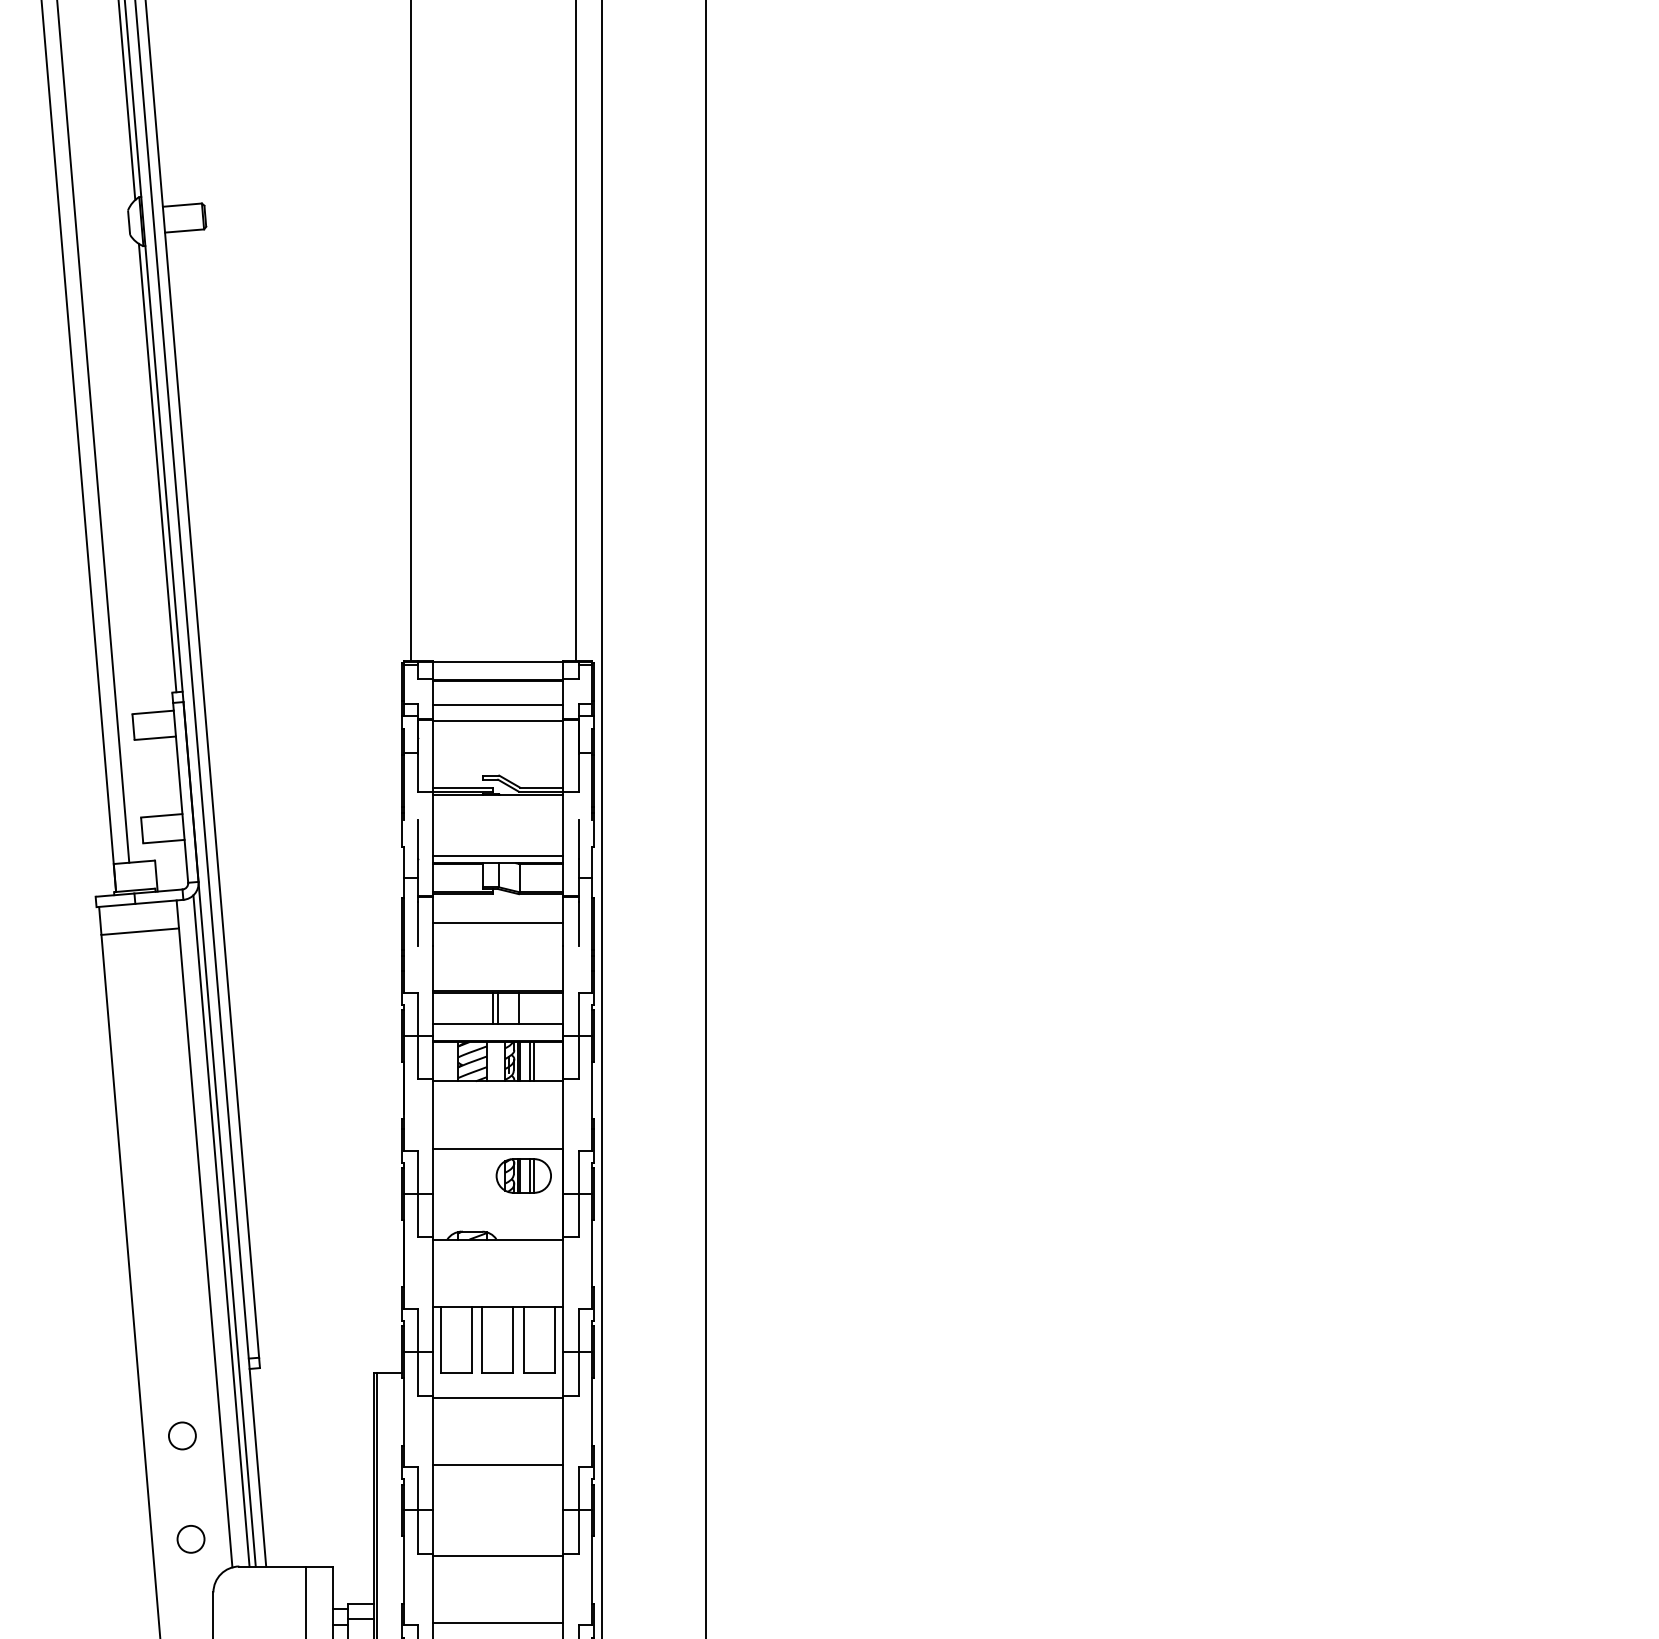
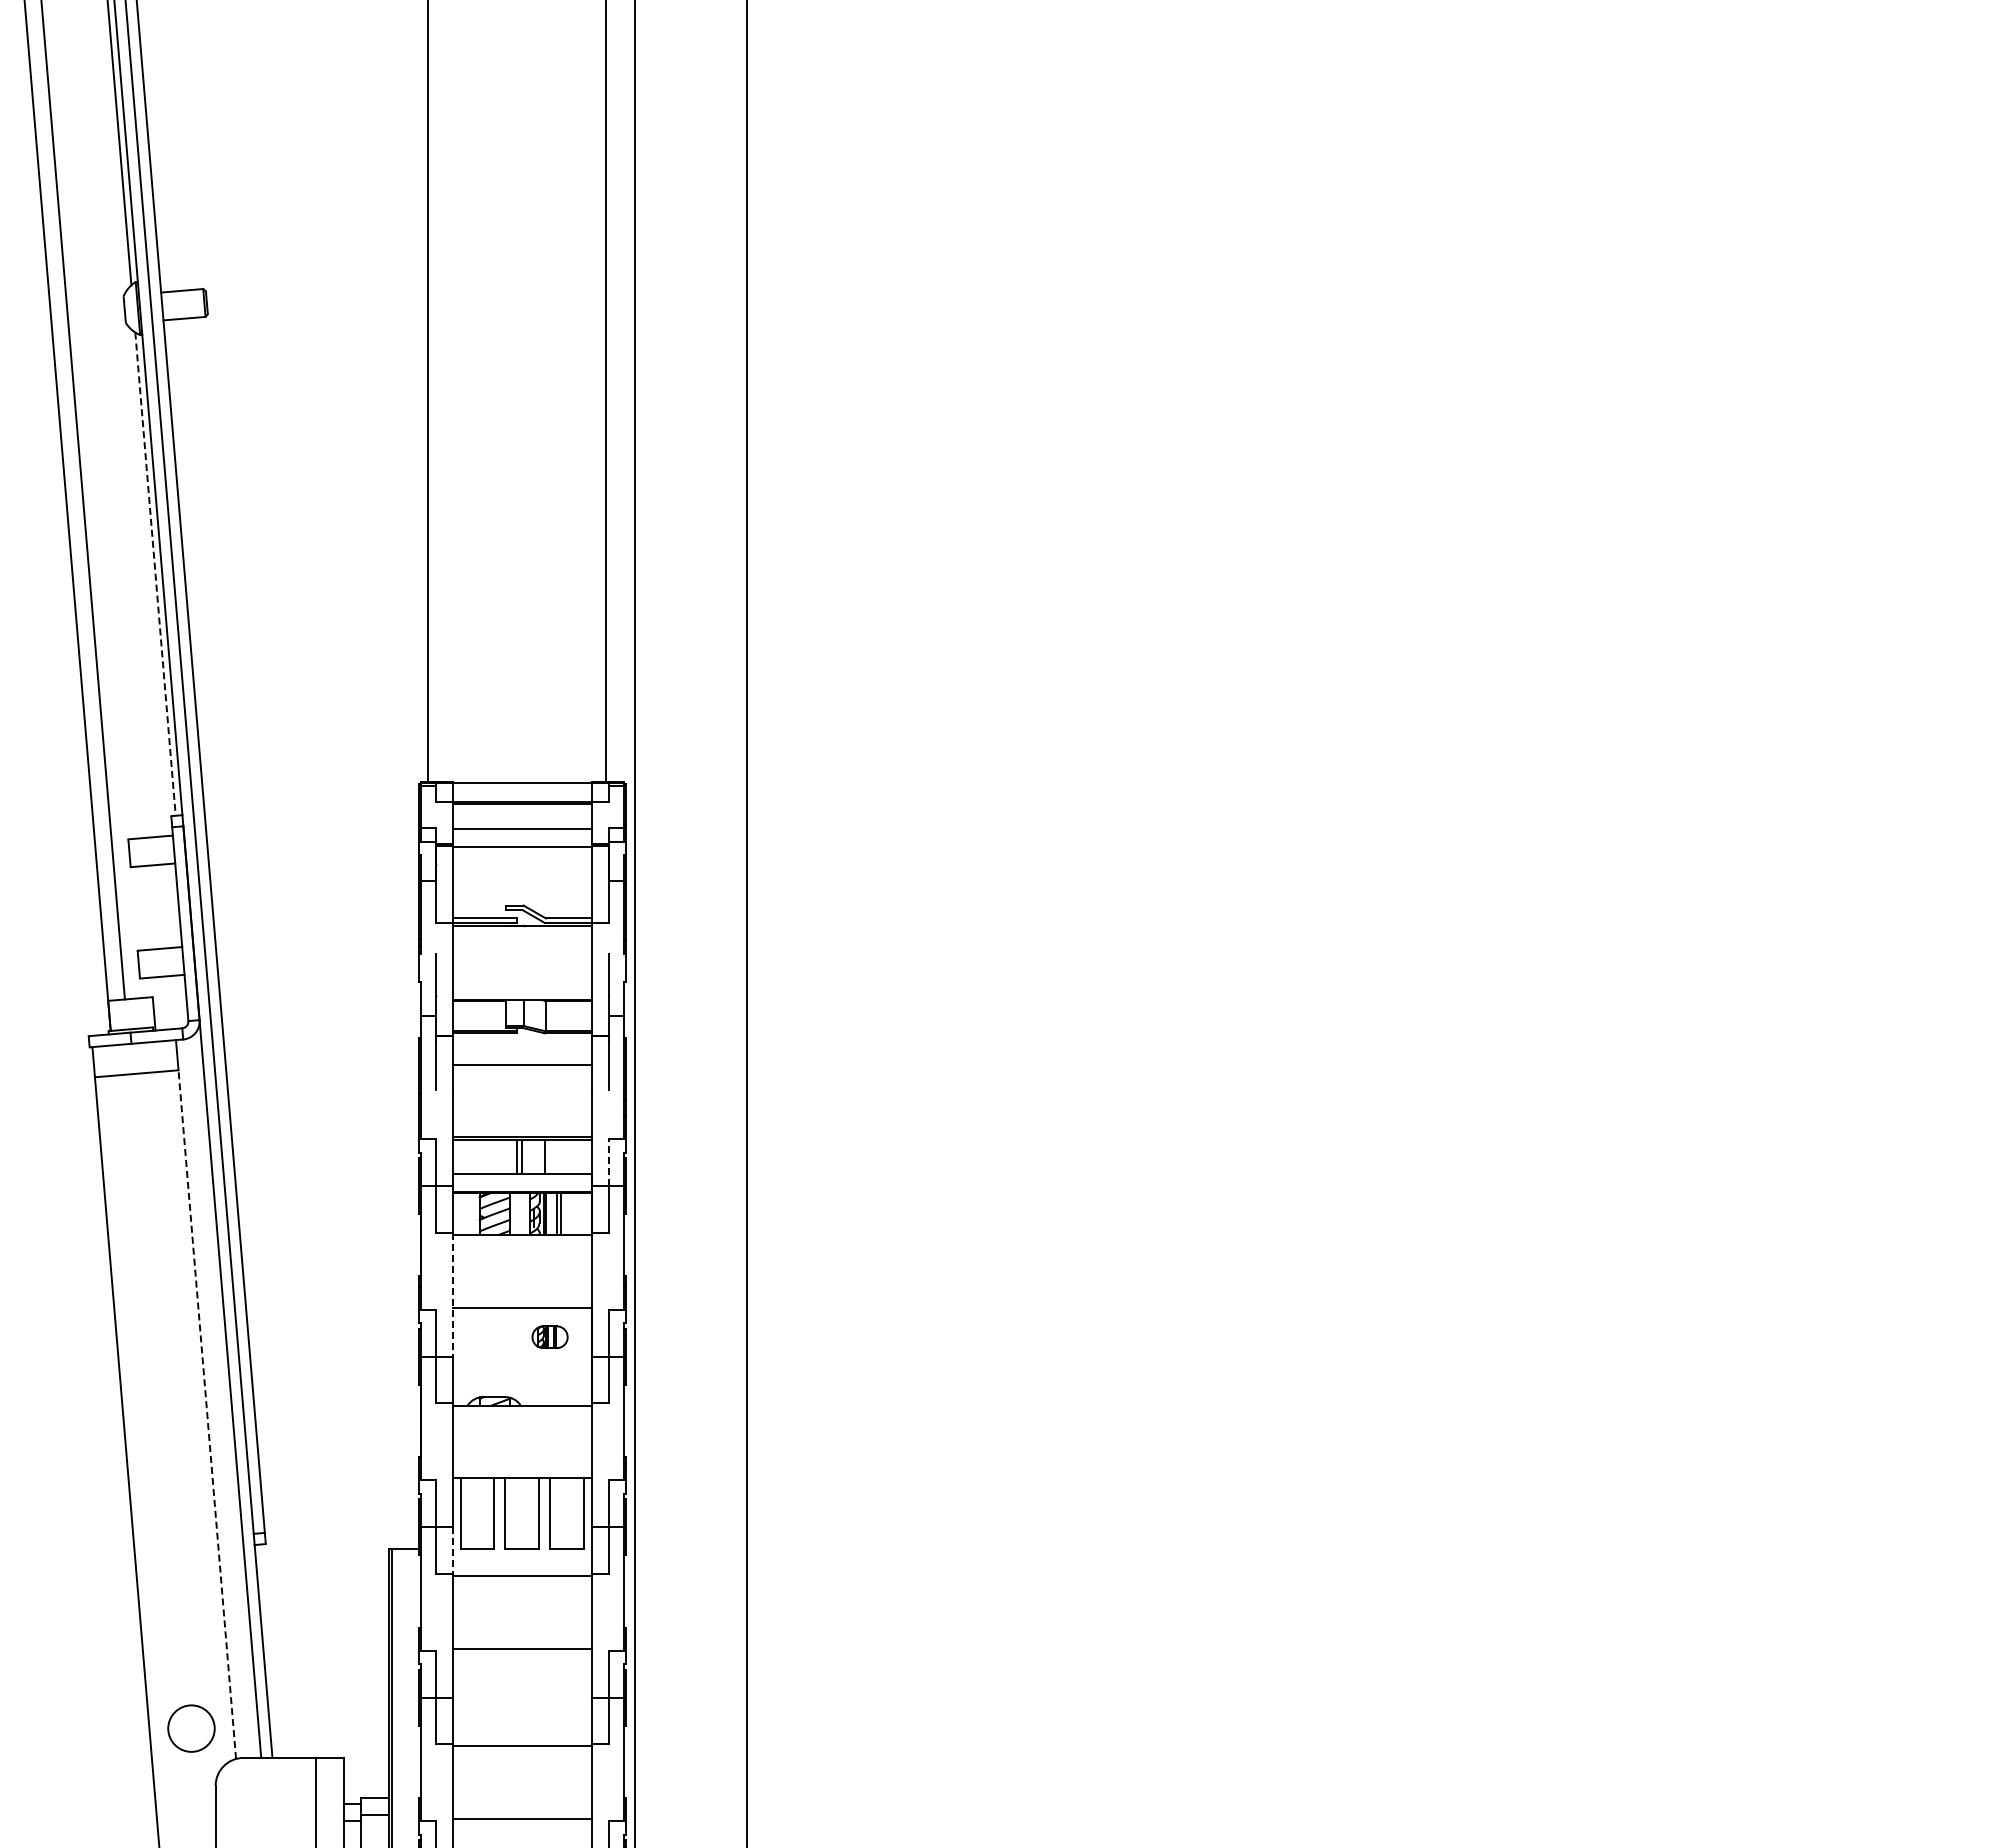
line: (157, 468) -> (155, 574), solid -> dashed
line: (498, 856) -> (522, 992), removed
line: (578, 1014) -> (609, 1162), solid -> dashed
line: (433, 1136) -> (452, 1294), solid -> dashed
part: (523, 1176) -> (549, 1337), size x0.6
line: (221, 1230) -> (224, 1395), removed
line: (205, 1247) -> (207, 1414), solid -> dashed
line: (433, 1374) -> (452, 1550), solid -> dashed
circle: (181, 1435) -> (181, 1616), removed
circle: (191, 1539) -> (191, 1728), size x1.6

